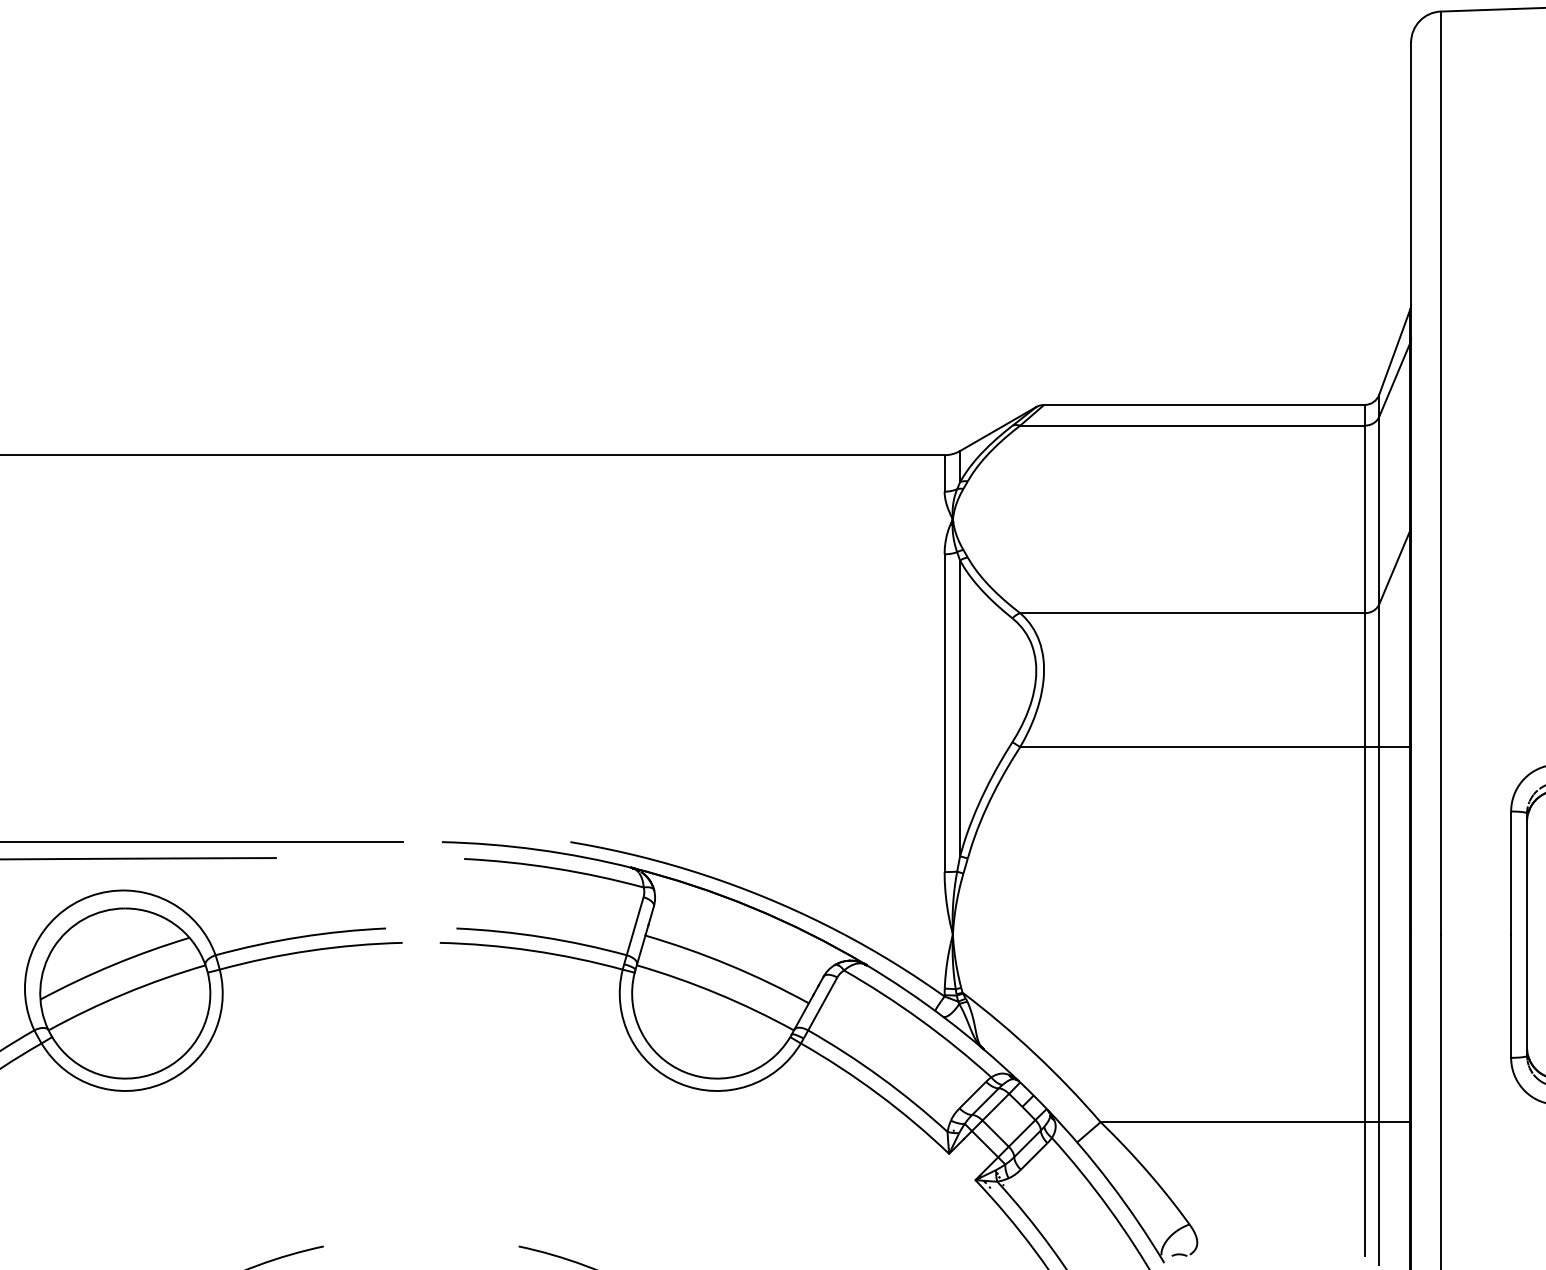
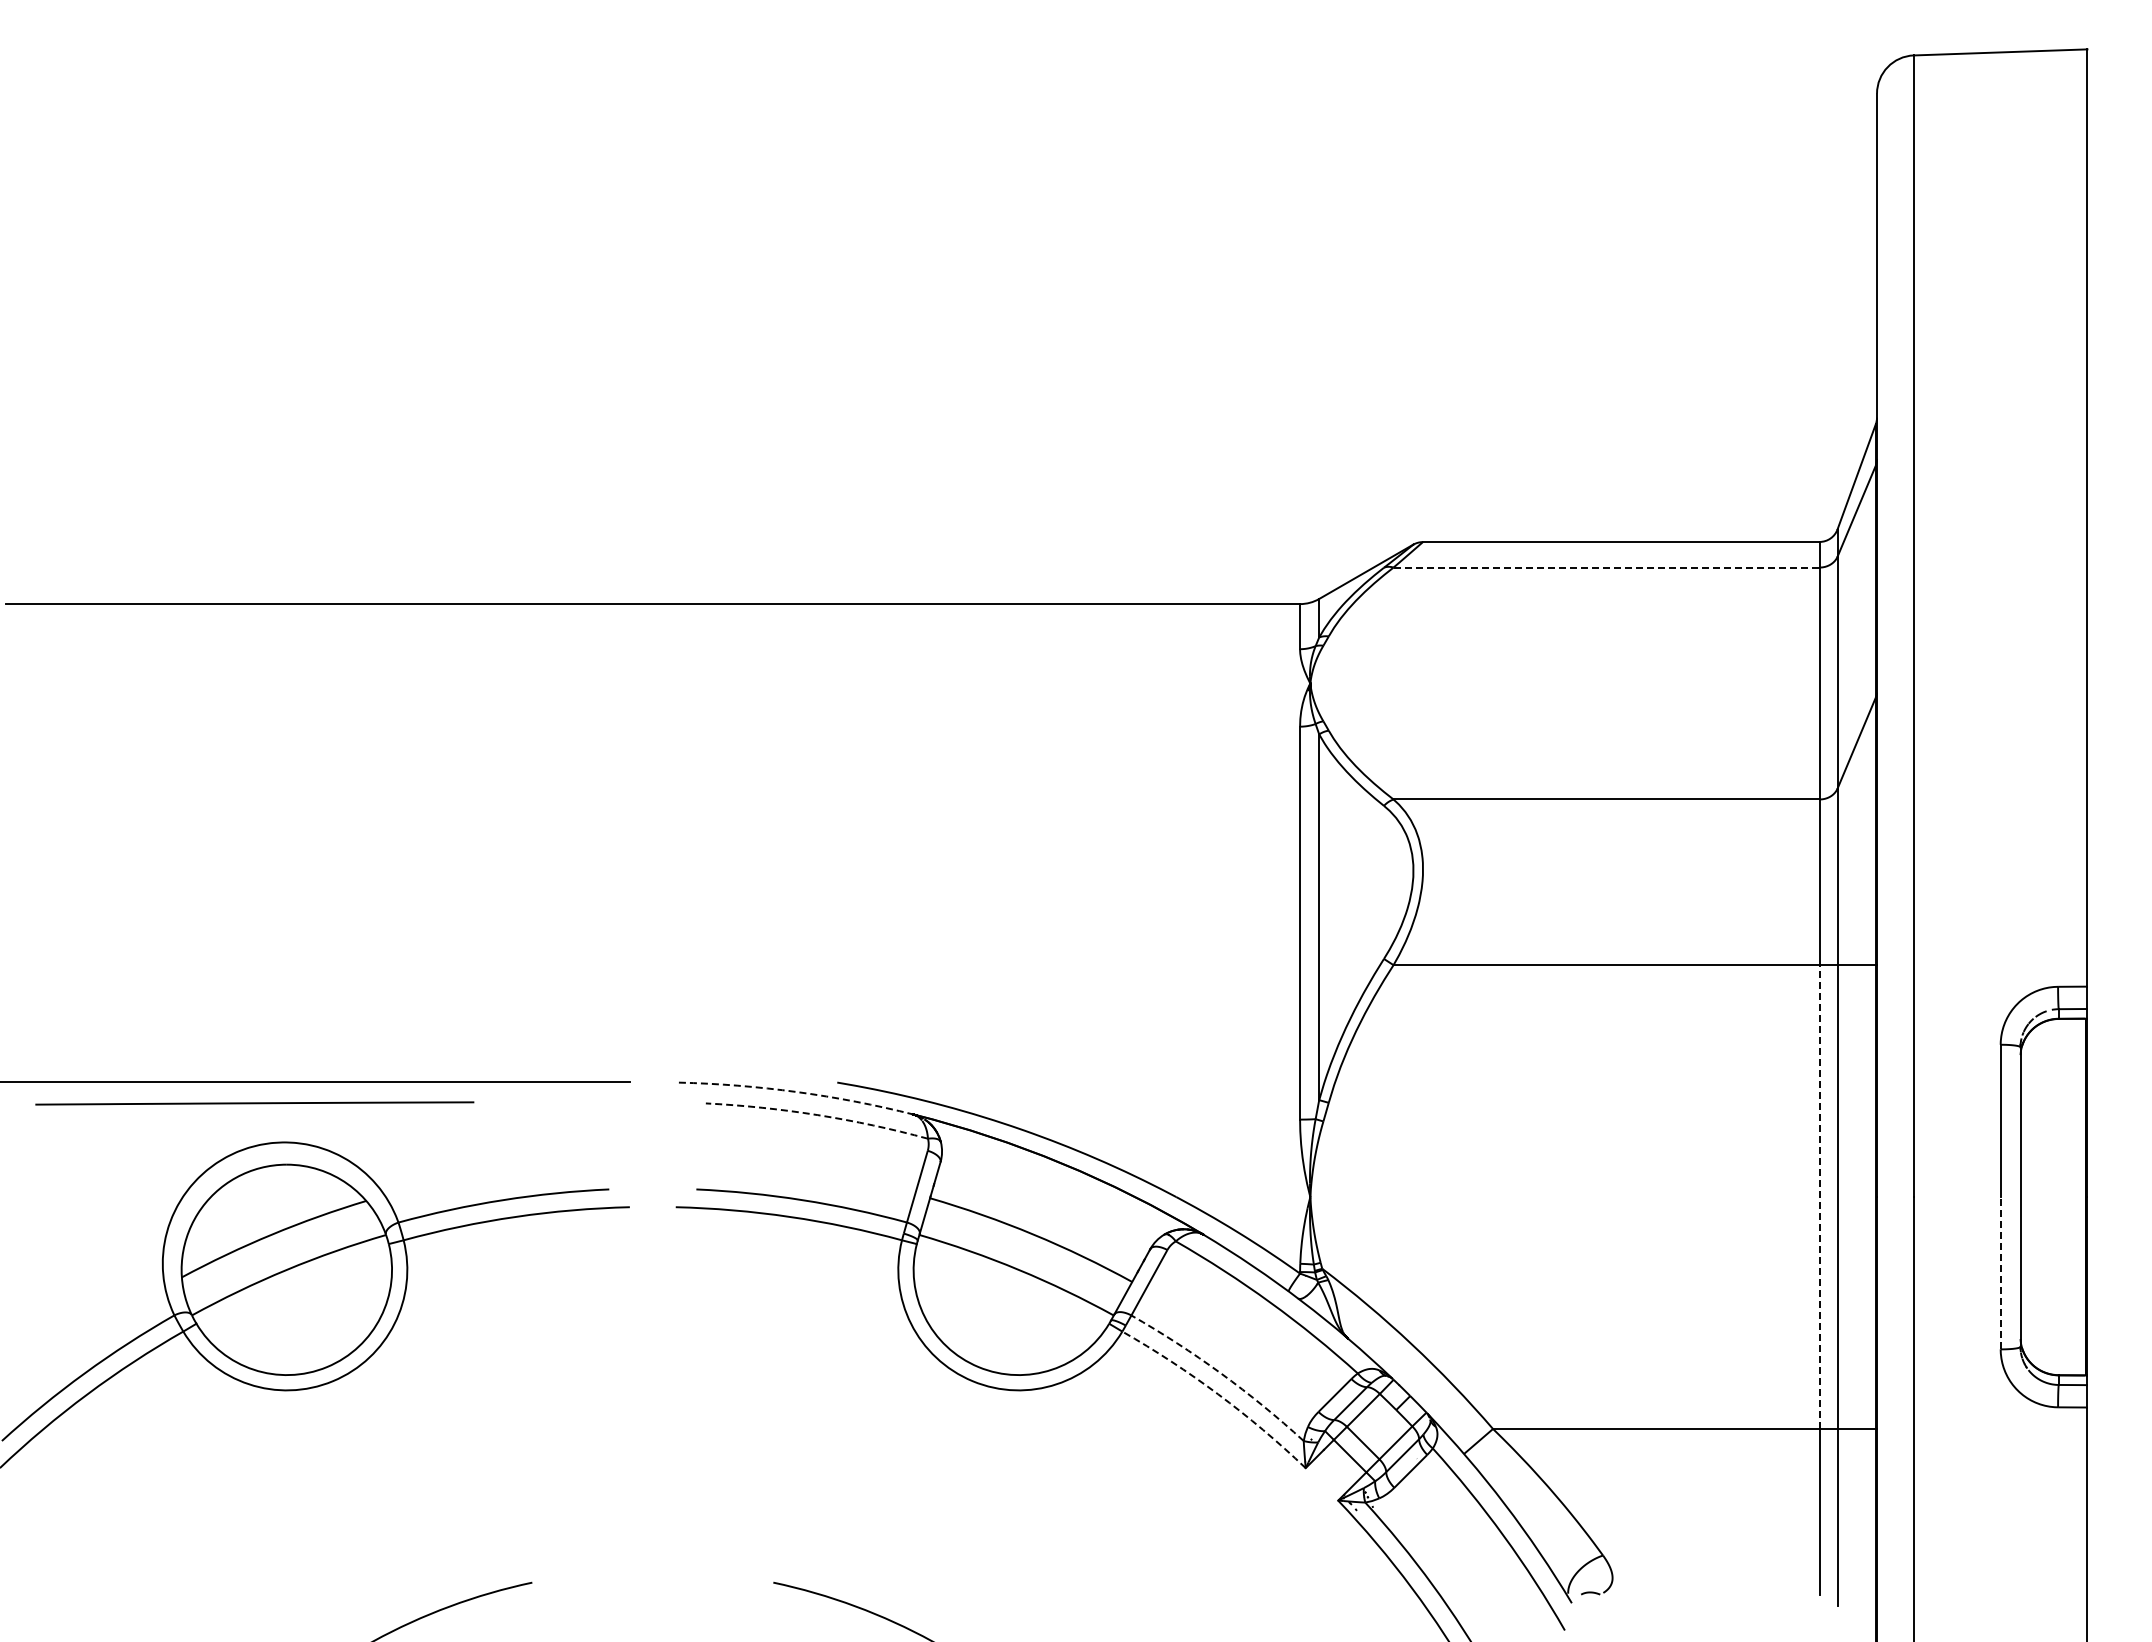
line: (1193, 425) -> (1607, 567), solid -> dashed
arc: (538, 850) -> (797, 1092), solid -> dashed
arc: (554, 868) -> (817, 1115), solid -> dashed
line: (1364, 935) -> (1819, 1197), solid -> dashed
line: (1510, 995) -> (2000, 1272), solid -> dashed
arc: (881, 1077) -> (1221, 1373), solid -> dashed
arc: (878, 1094) -> (1218, 1394), solid -> dashed

